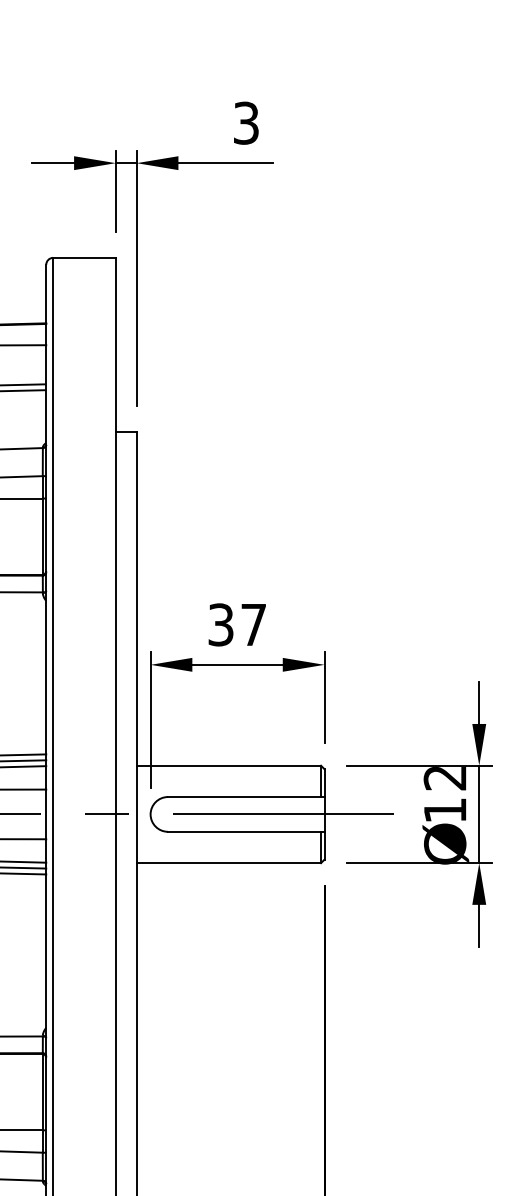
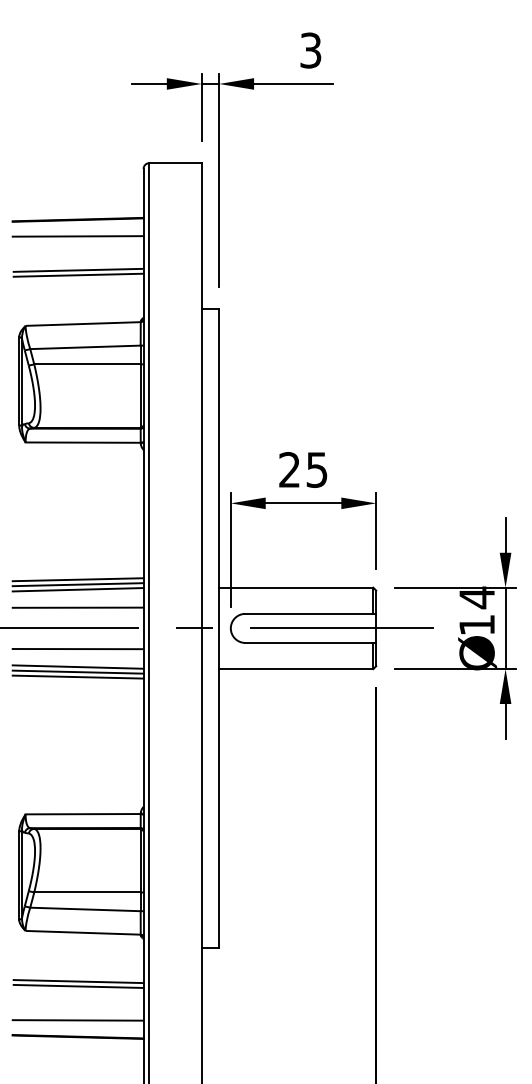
text: (237, 624) -> (303, 469), 37 -> 25
text: (444, 777) -> (476, 597), 12 -> 14

